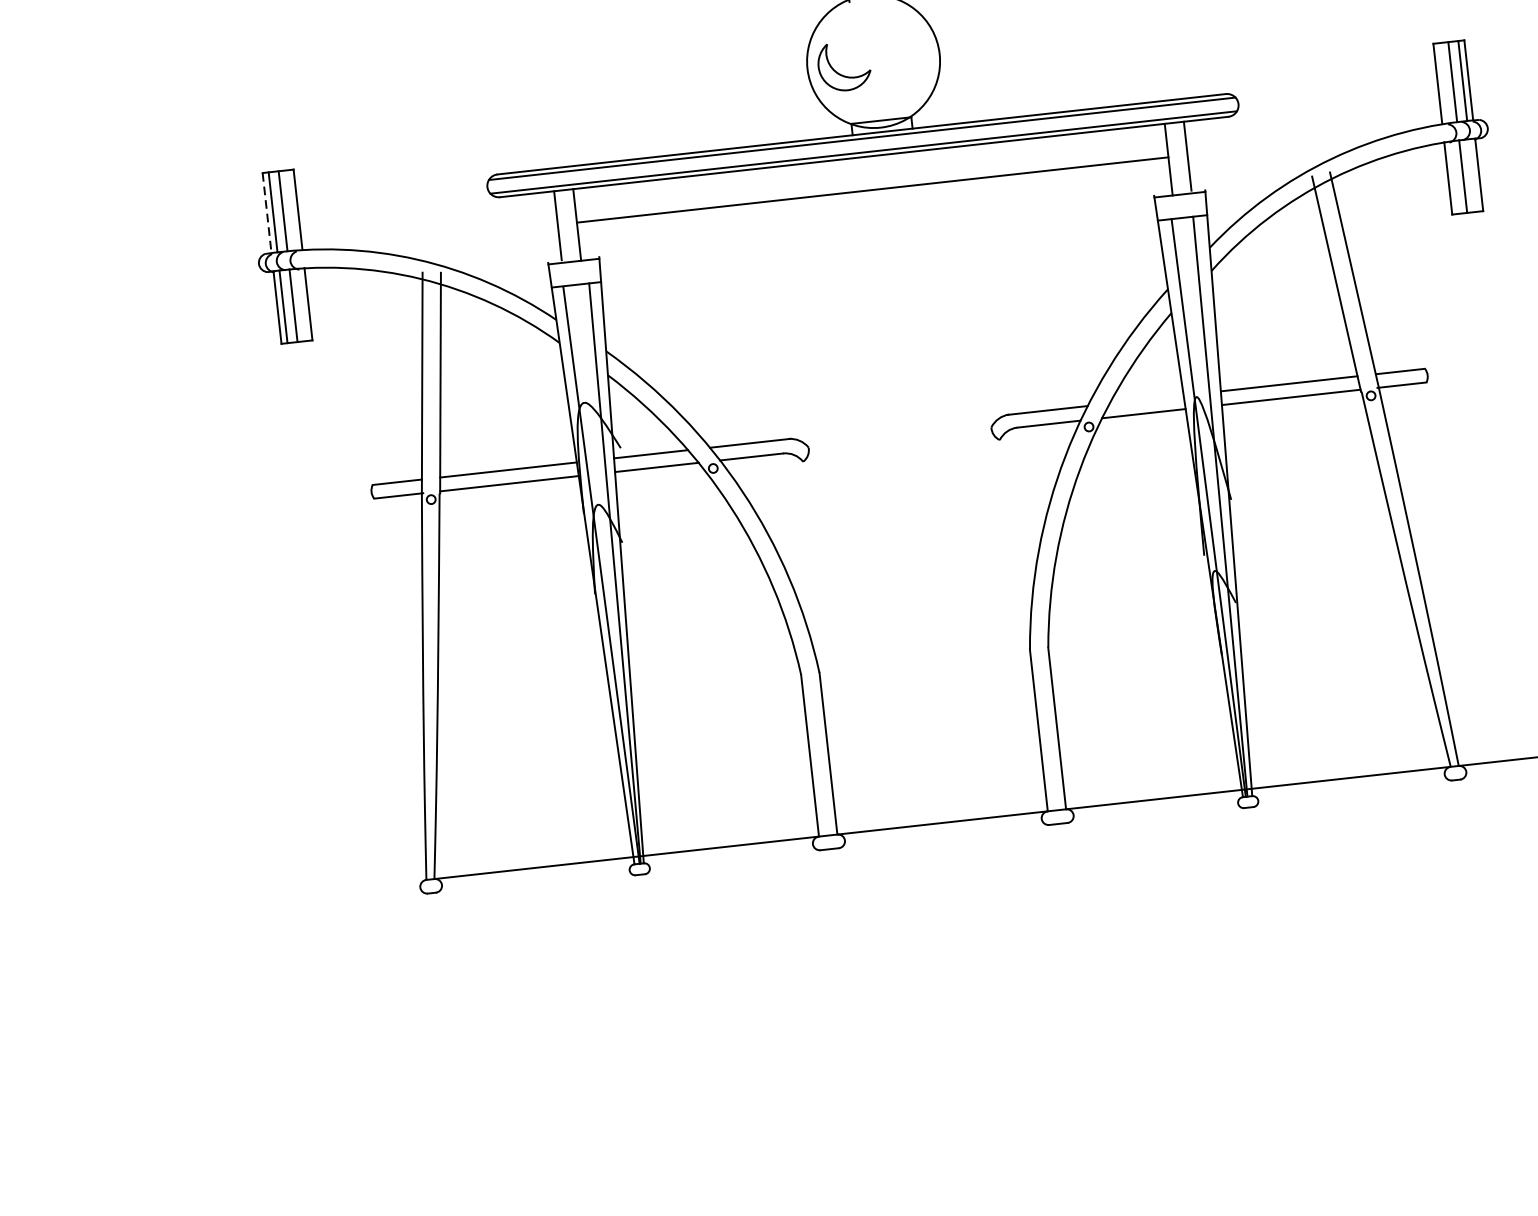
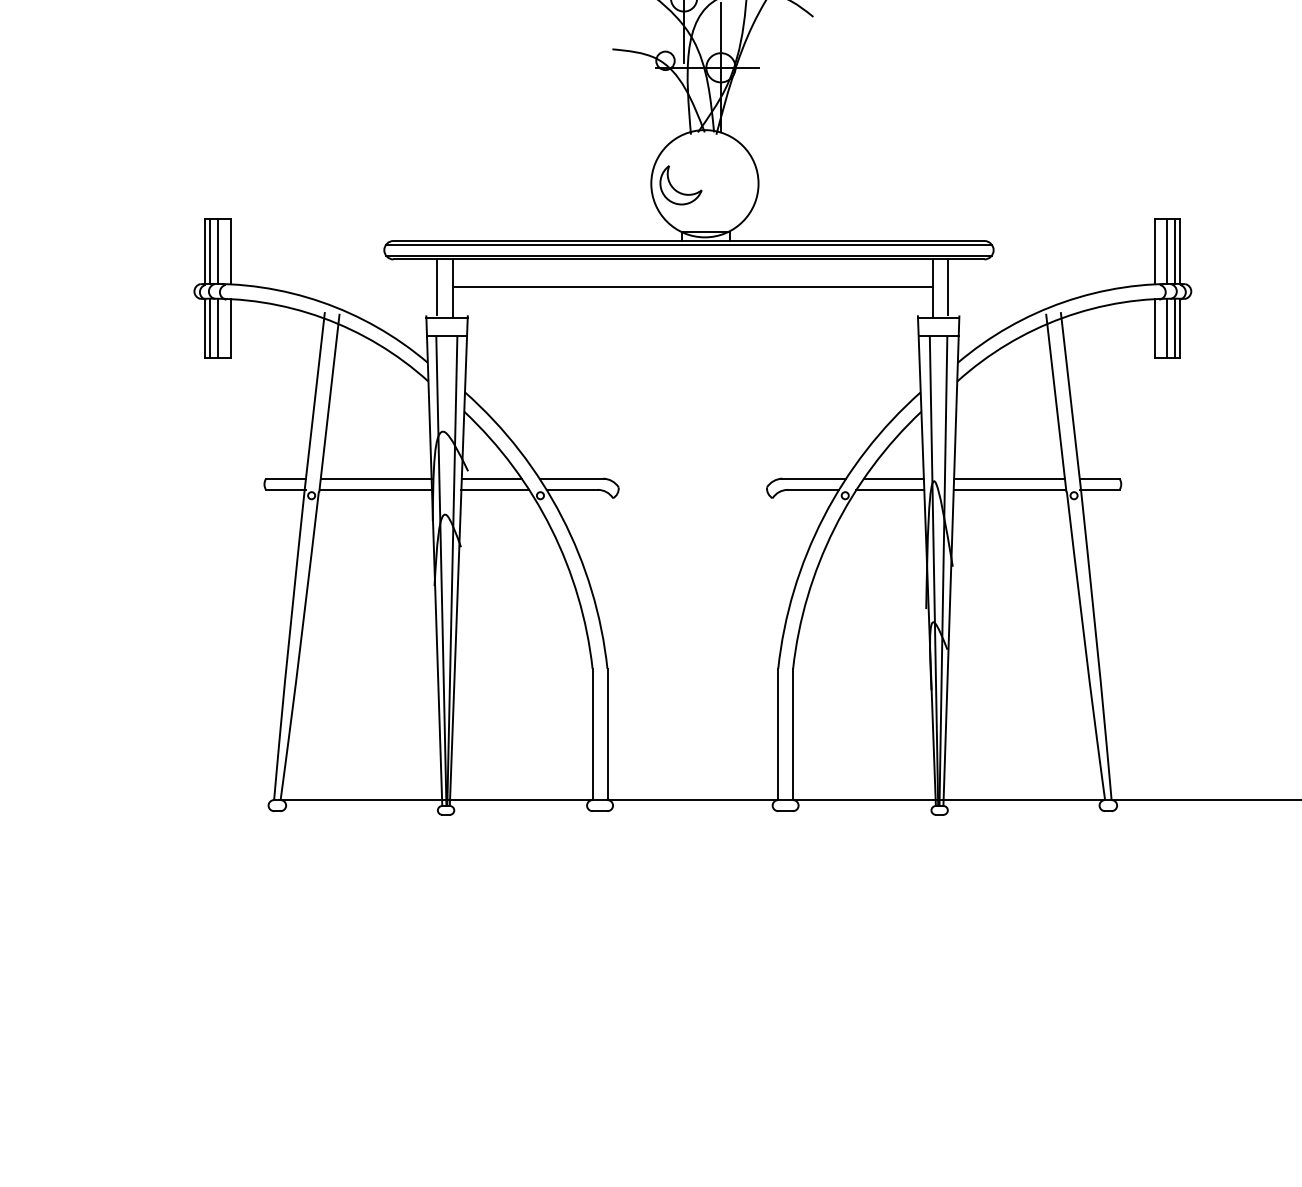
line: (1473, 174) -> (1175, 327), added
line: (267, 214) -> (205, 252), dashed -> solid
line: (1146, 399) -> (893, 478), added

